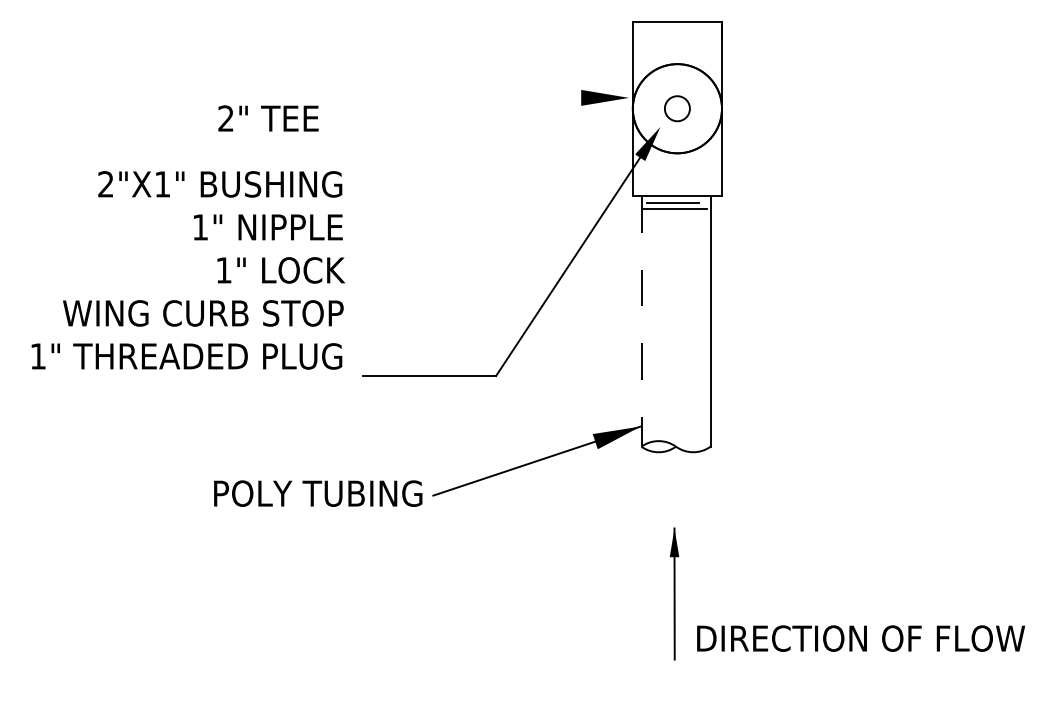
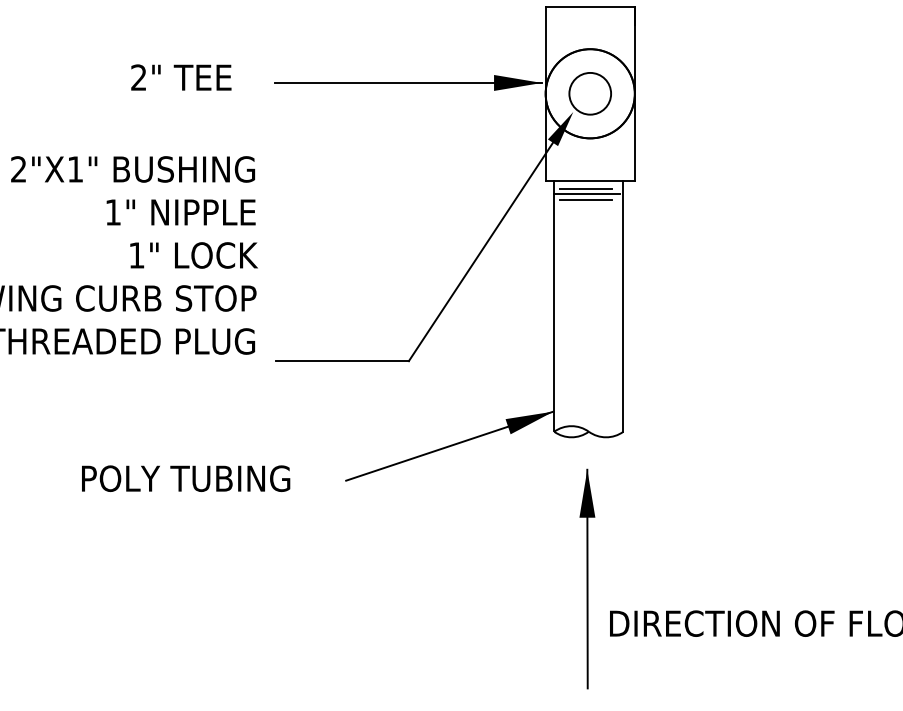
line: (495, 97) -> (408, 82), added
circle: (677, 108) -> (590, 93), size x1.67
text: (268, 118) -> (181, 77), moved
line: (673, 215) -> (586, 200), added
line: (641, 321) -> (554, 306), dashed -> solid
text: (318, 493) -> (186, 478), moved
part: (674, 593) -> (587, 578), size x1.67

